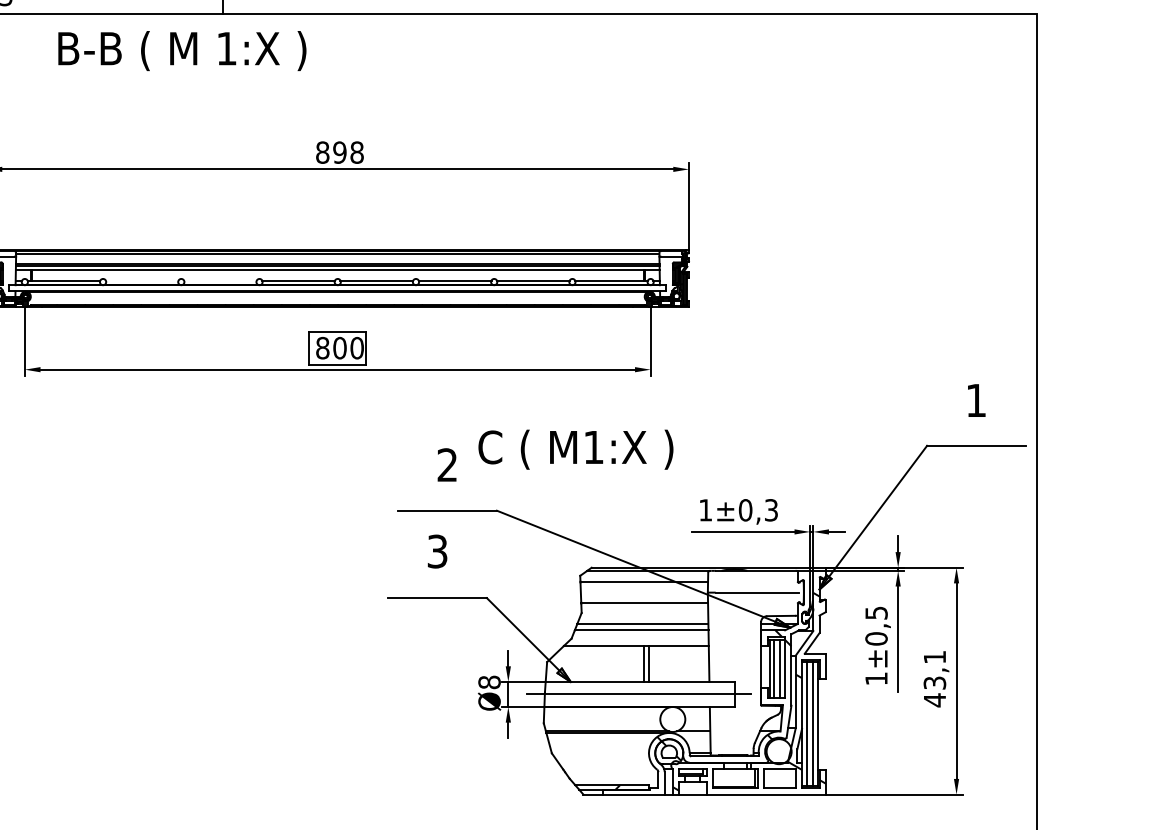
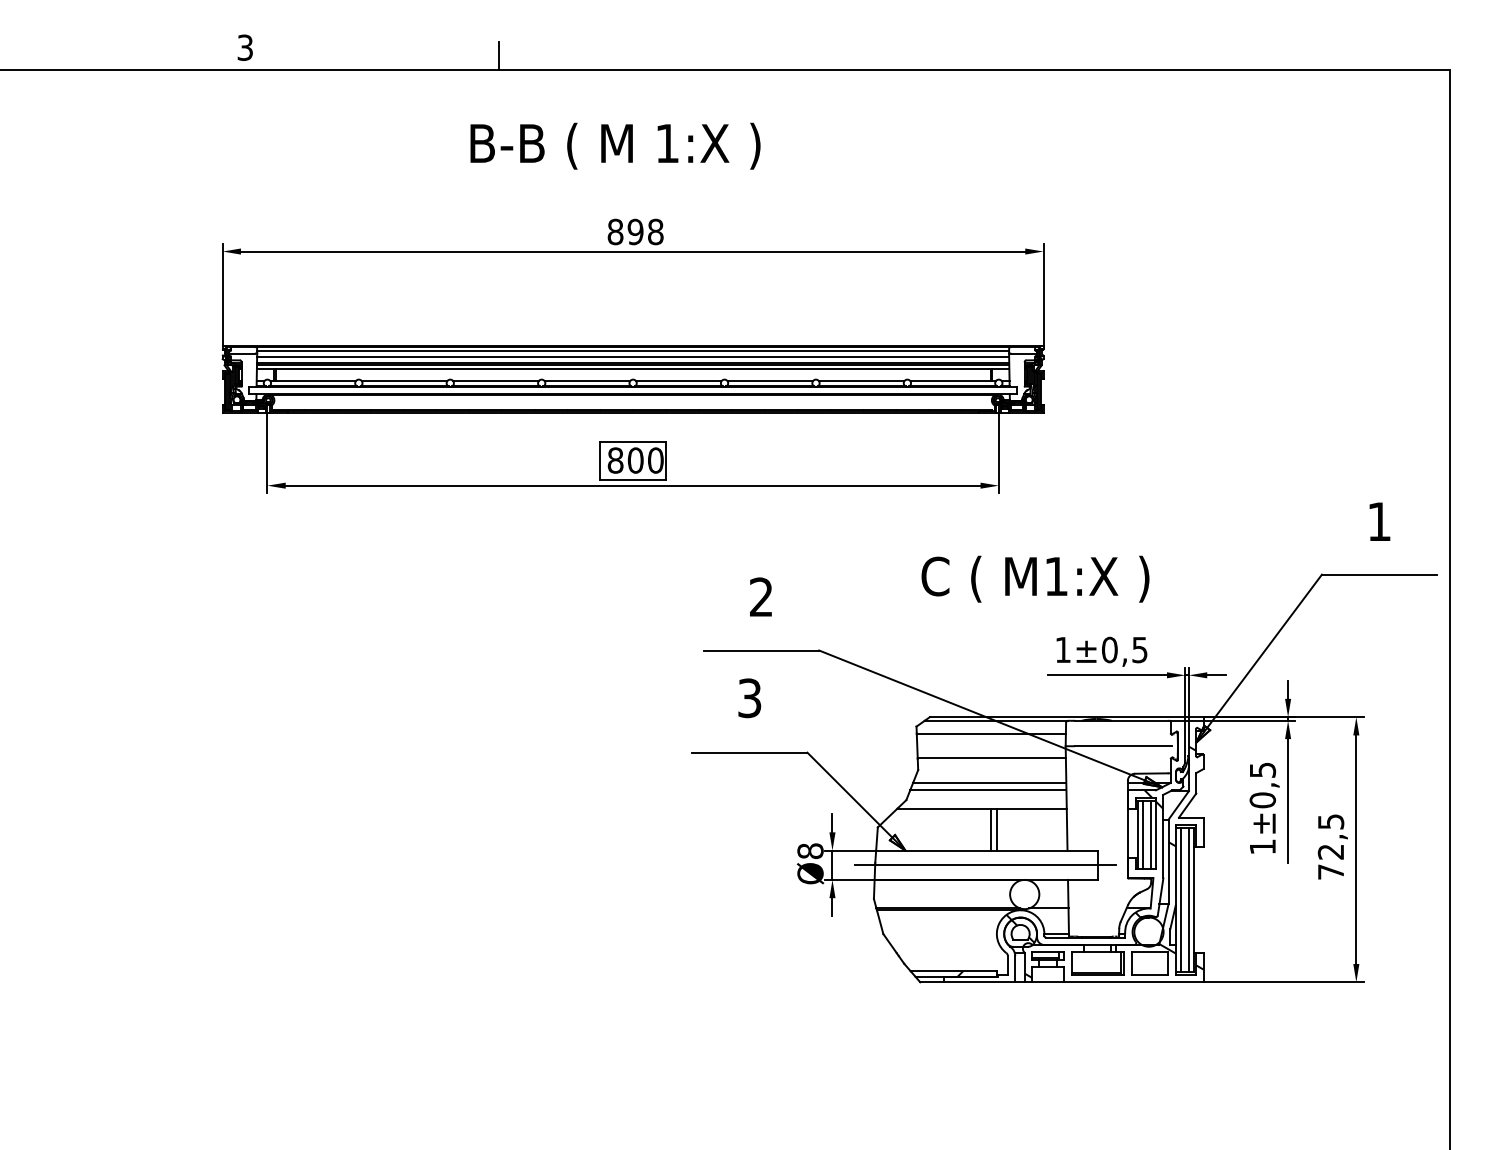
text: (182, 50) -> (615, 145), moved
line: (338, 259) -> (633, 356), added
line: (142, 280) -> (404, 381), added
line: (220, 280) -> (495, 381), added
text: (575, 449) -> (1035, 578), moved
text: (771, 509) -> (1140, 649), ±0,3 -> ±0,5
text: (935, 679) -> (1331, 847), 43,1 -> 72,5

